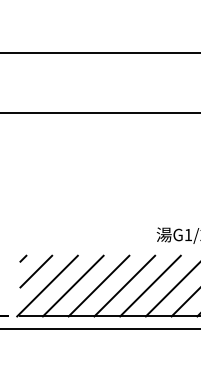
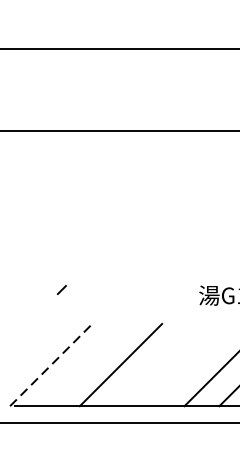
line: (23, 258) -> (62, 289), moved
line: (36, 271) -> (36, 345), removed
line: (72, 285) -> (85, 364), removed
line: (124, 285) -> (155, 364), removed
line: (150, 285) -> (190, 364), removed
line: (47, 286) -> (51, 365), solid -> dashed

